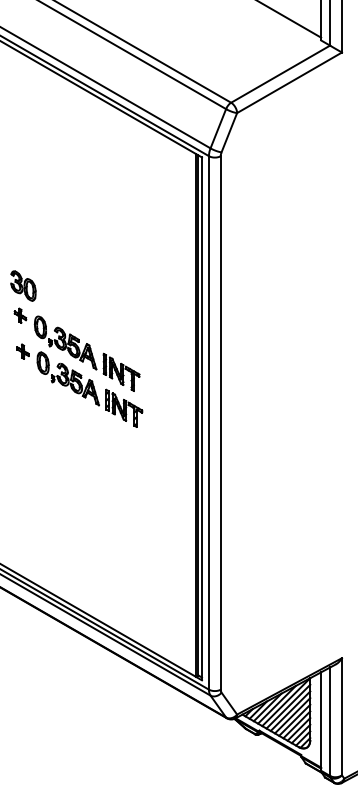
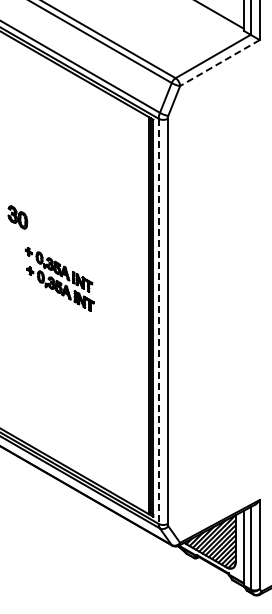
line: (288, 83) -> (219, 63), solid -> dashed
part: (78, 367) -> (59, 279), size x0.7
line: (208, 423) -> (158, 321), solid -> dashed

